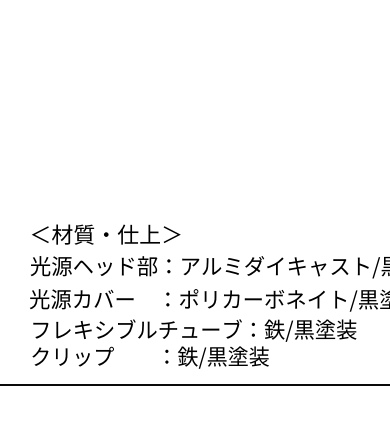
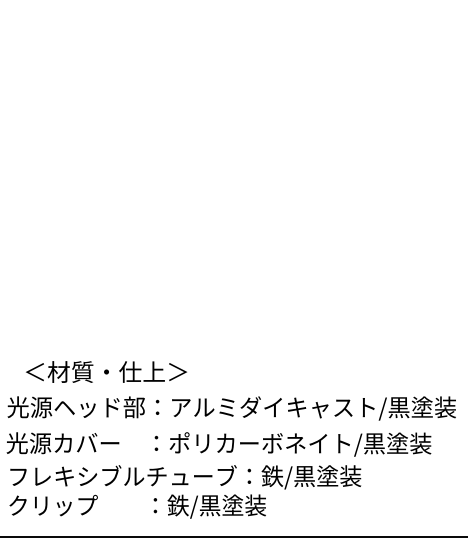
text: (106, 234) -> (106, 371), moved

